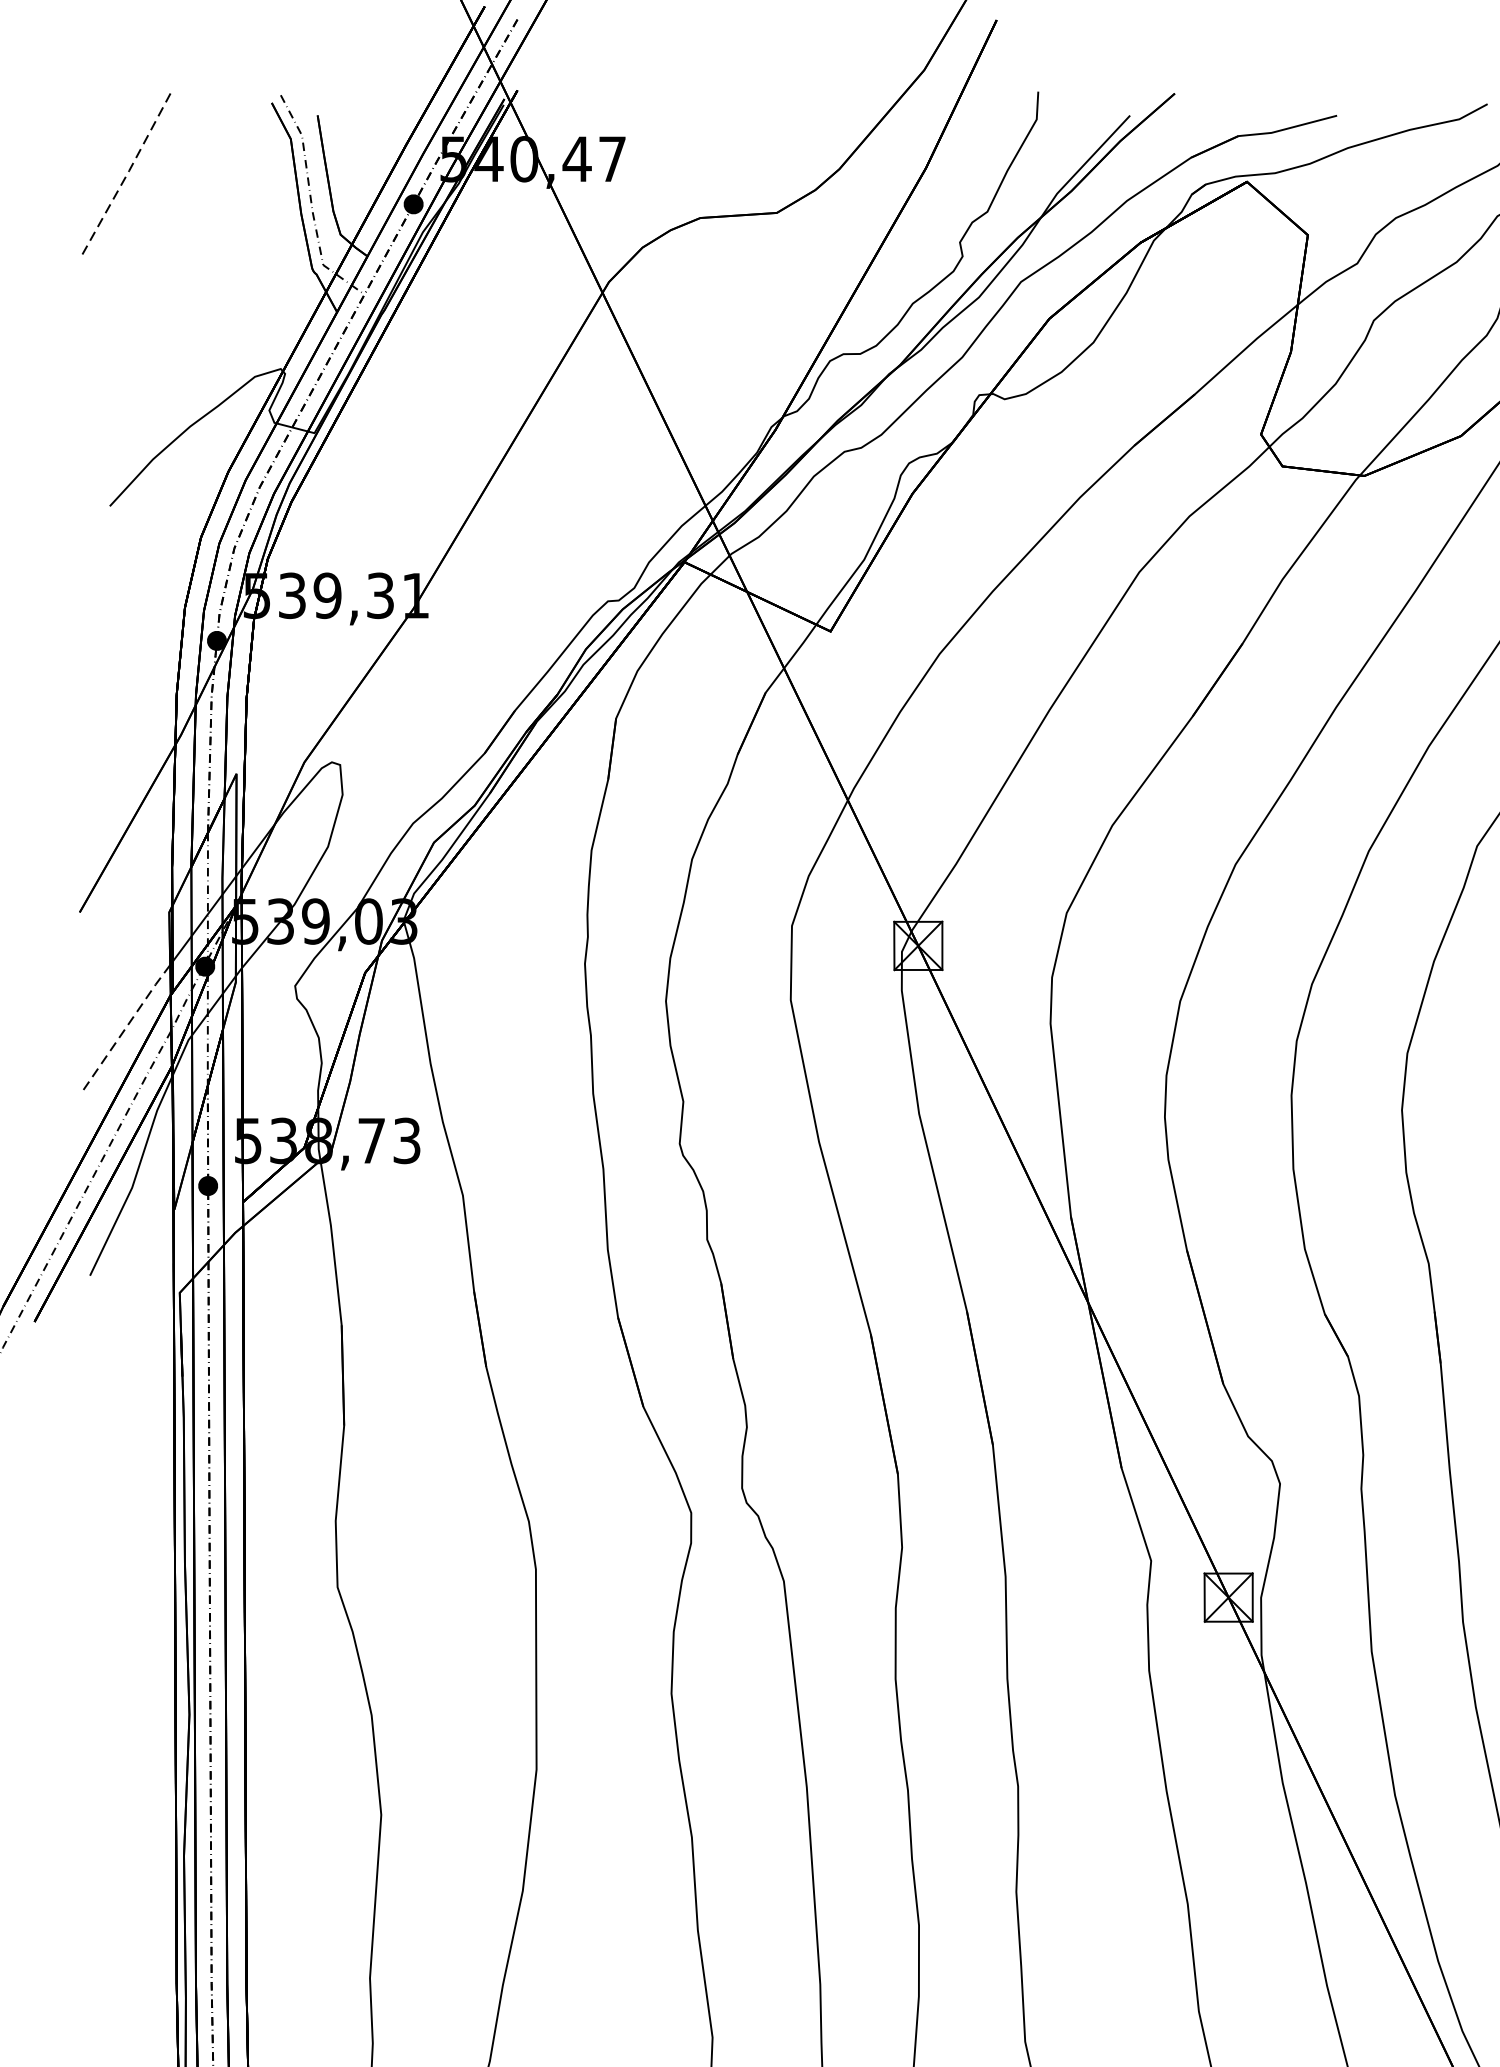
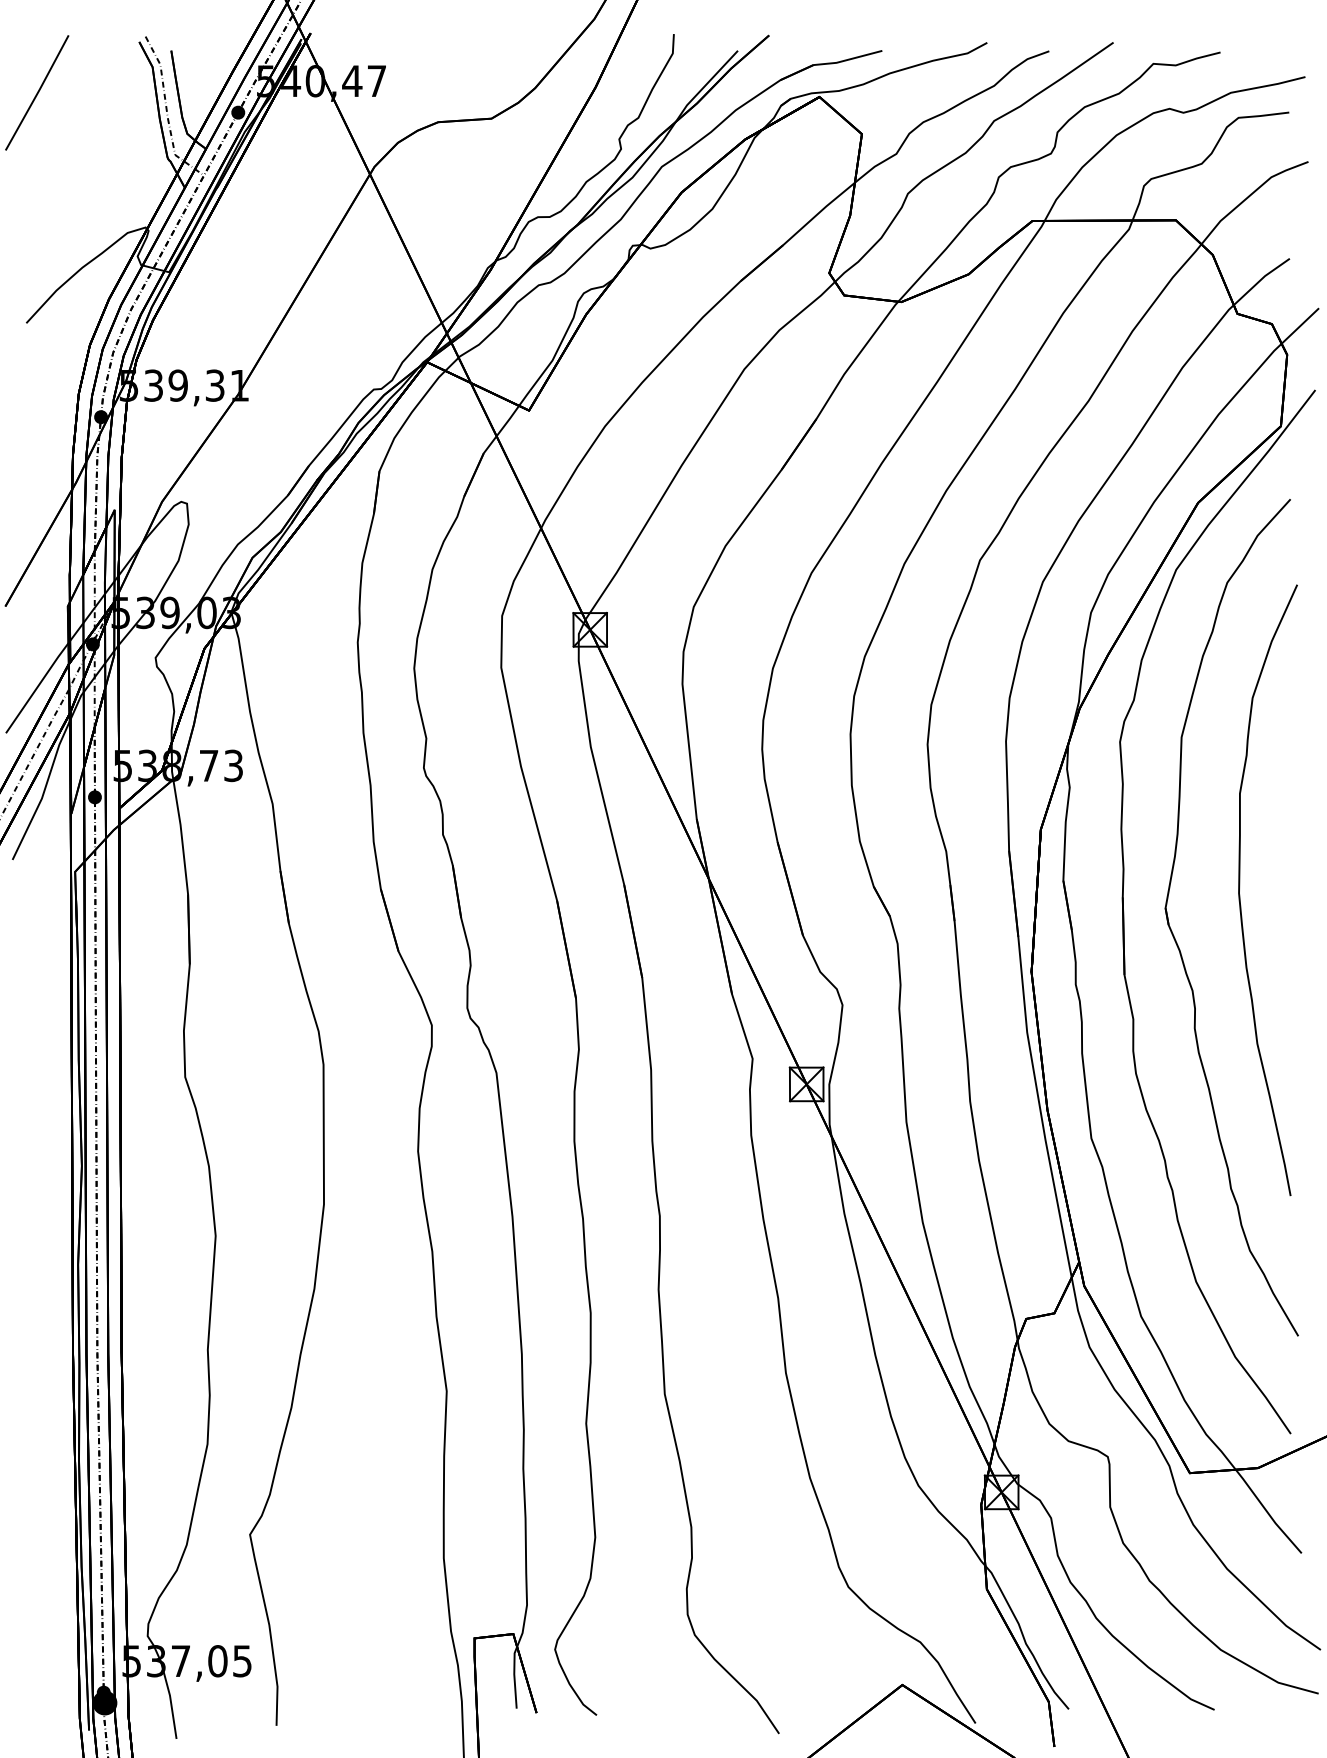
line: (125, 175) -> (37, 92), dashed -> solid
line: (124, 1029) -> (36, 688), dashed -> solid

